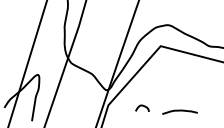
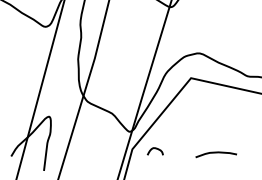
curve: (142, 106) -> (155, 149), moved

